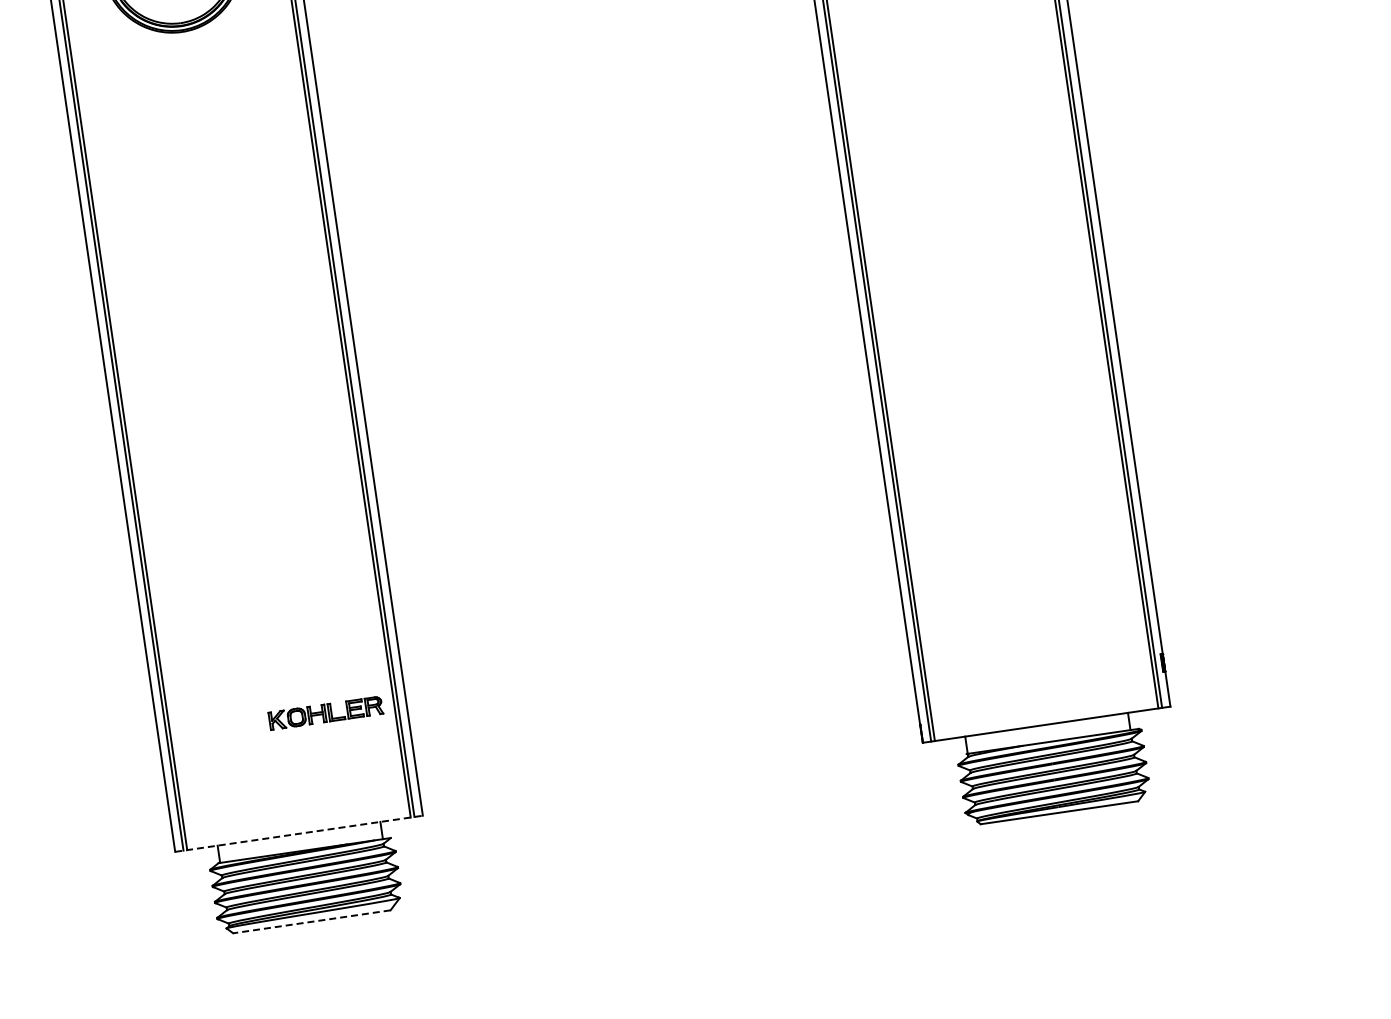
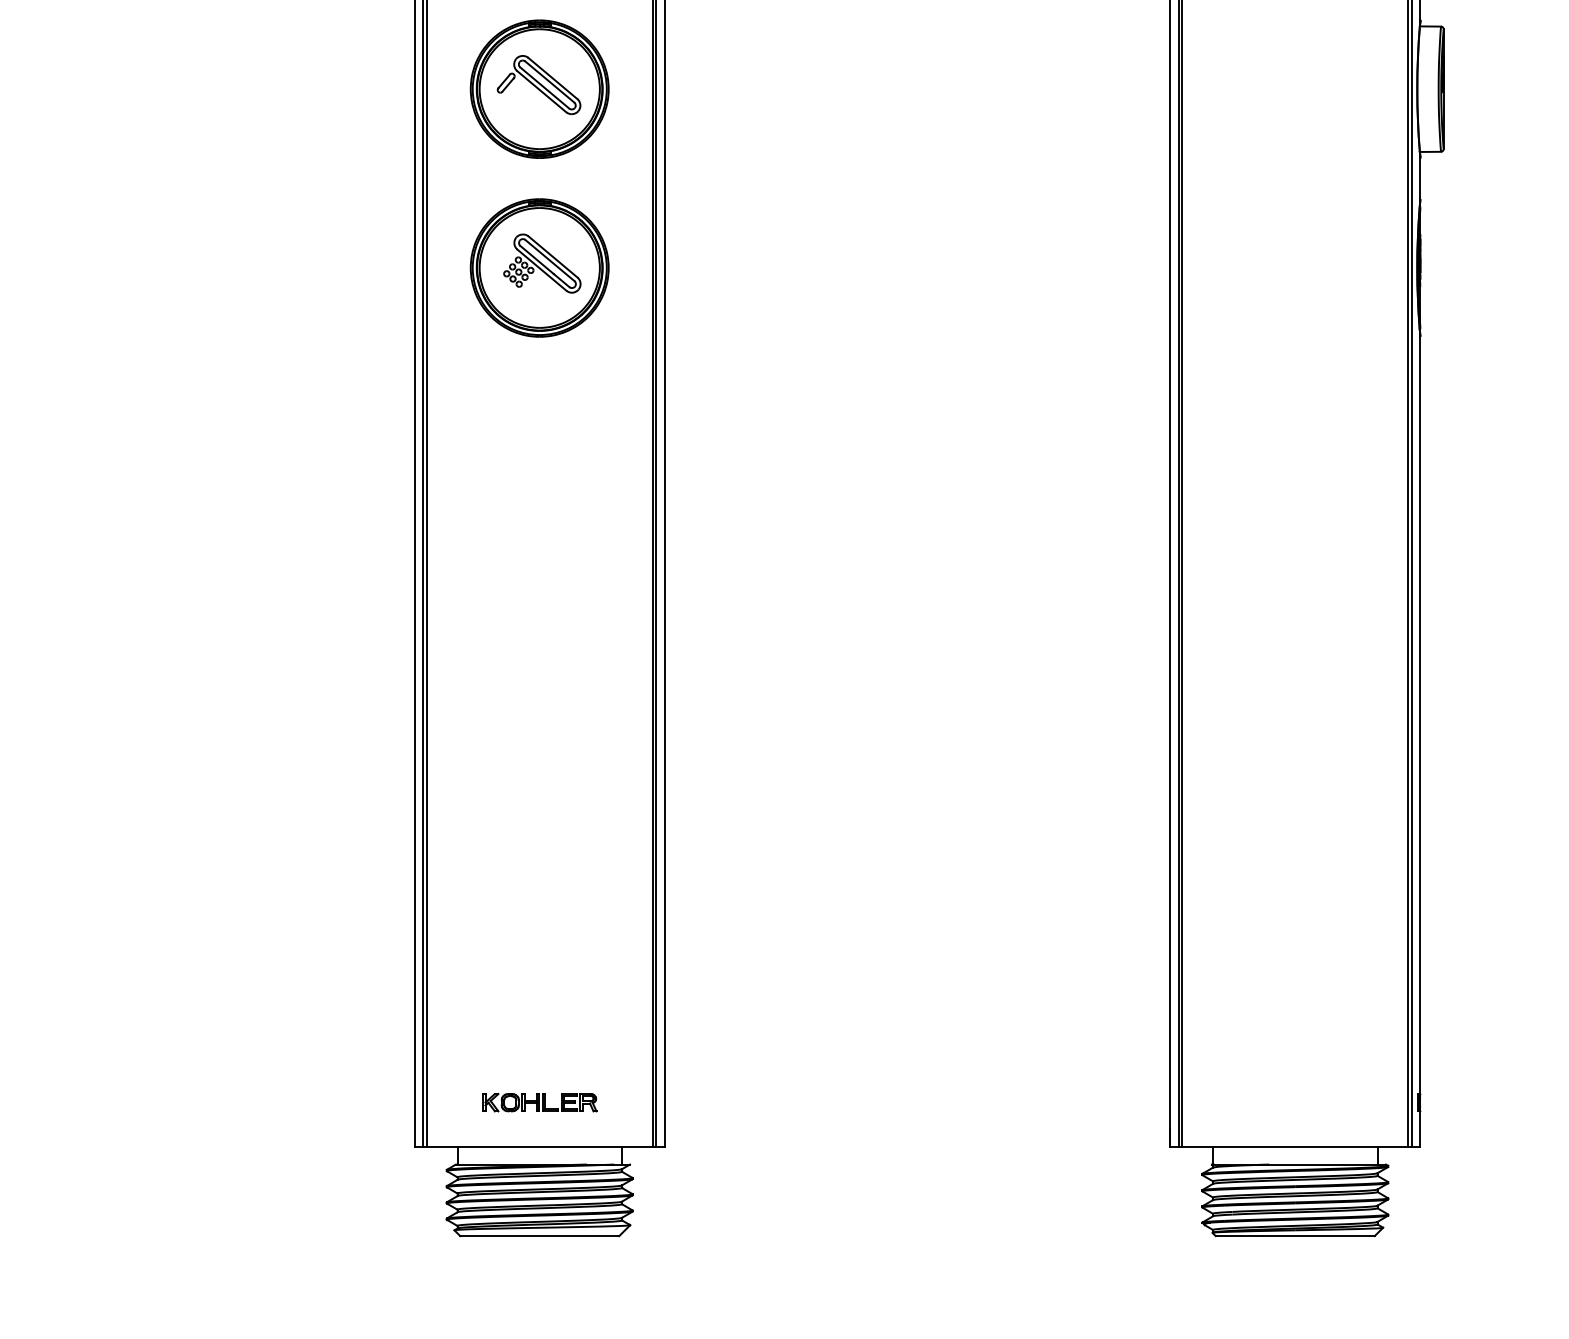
part: (325, 713) -> (539, 1102), moved
line: (299, 834) -> (540, 1147), dashed -> solid
line: (311, 922) -> (539, 1236), dashed -> solid

